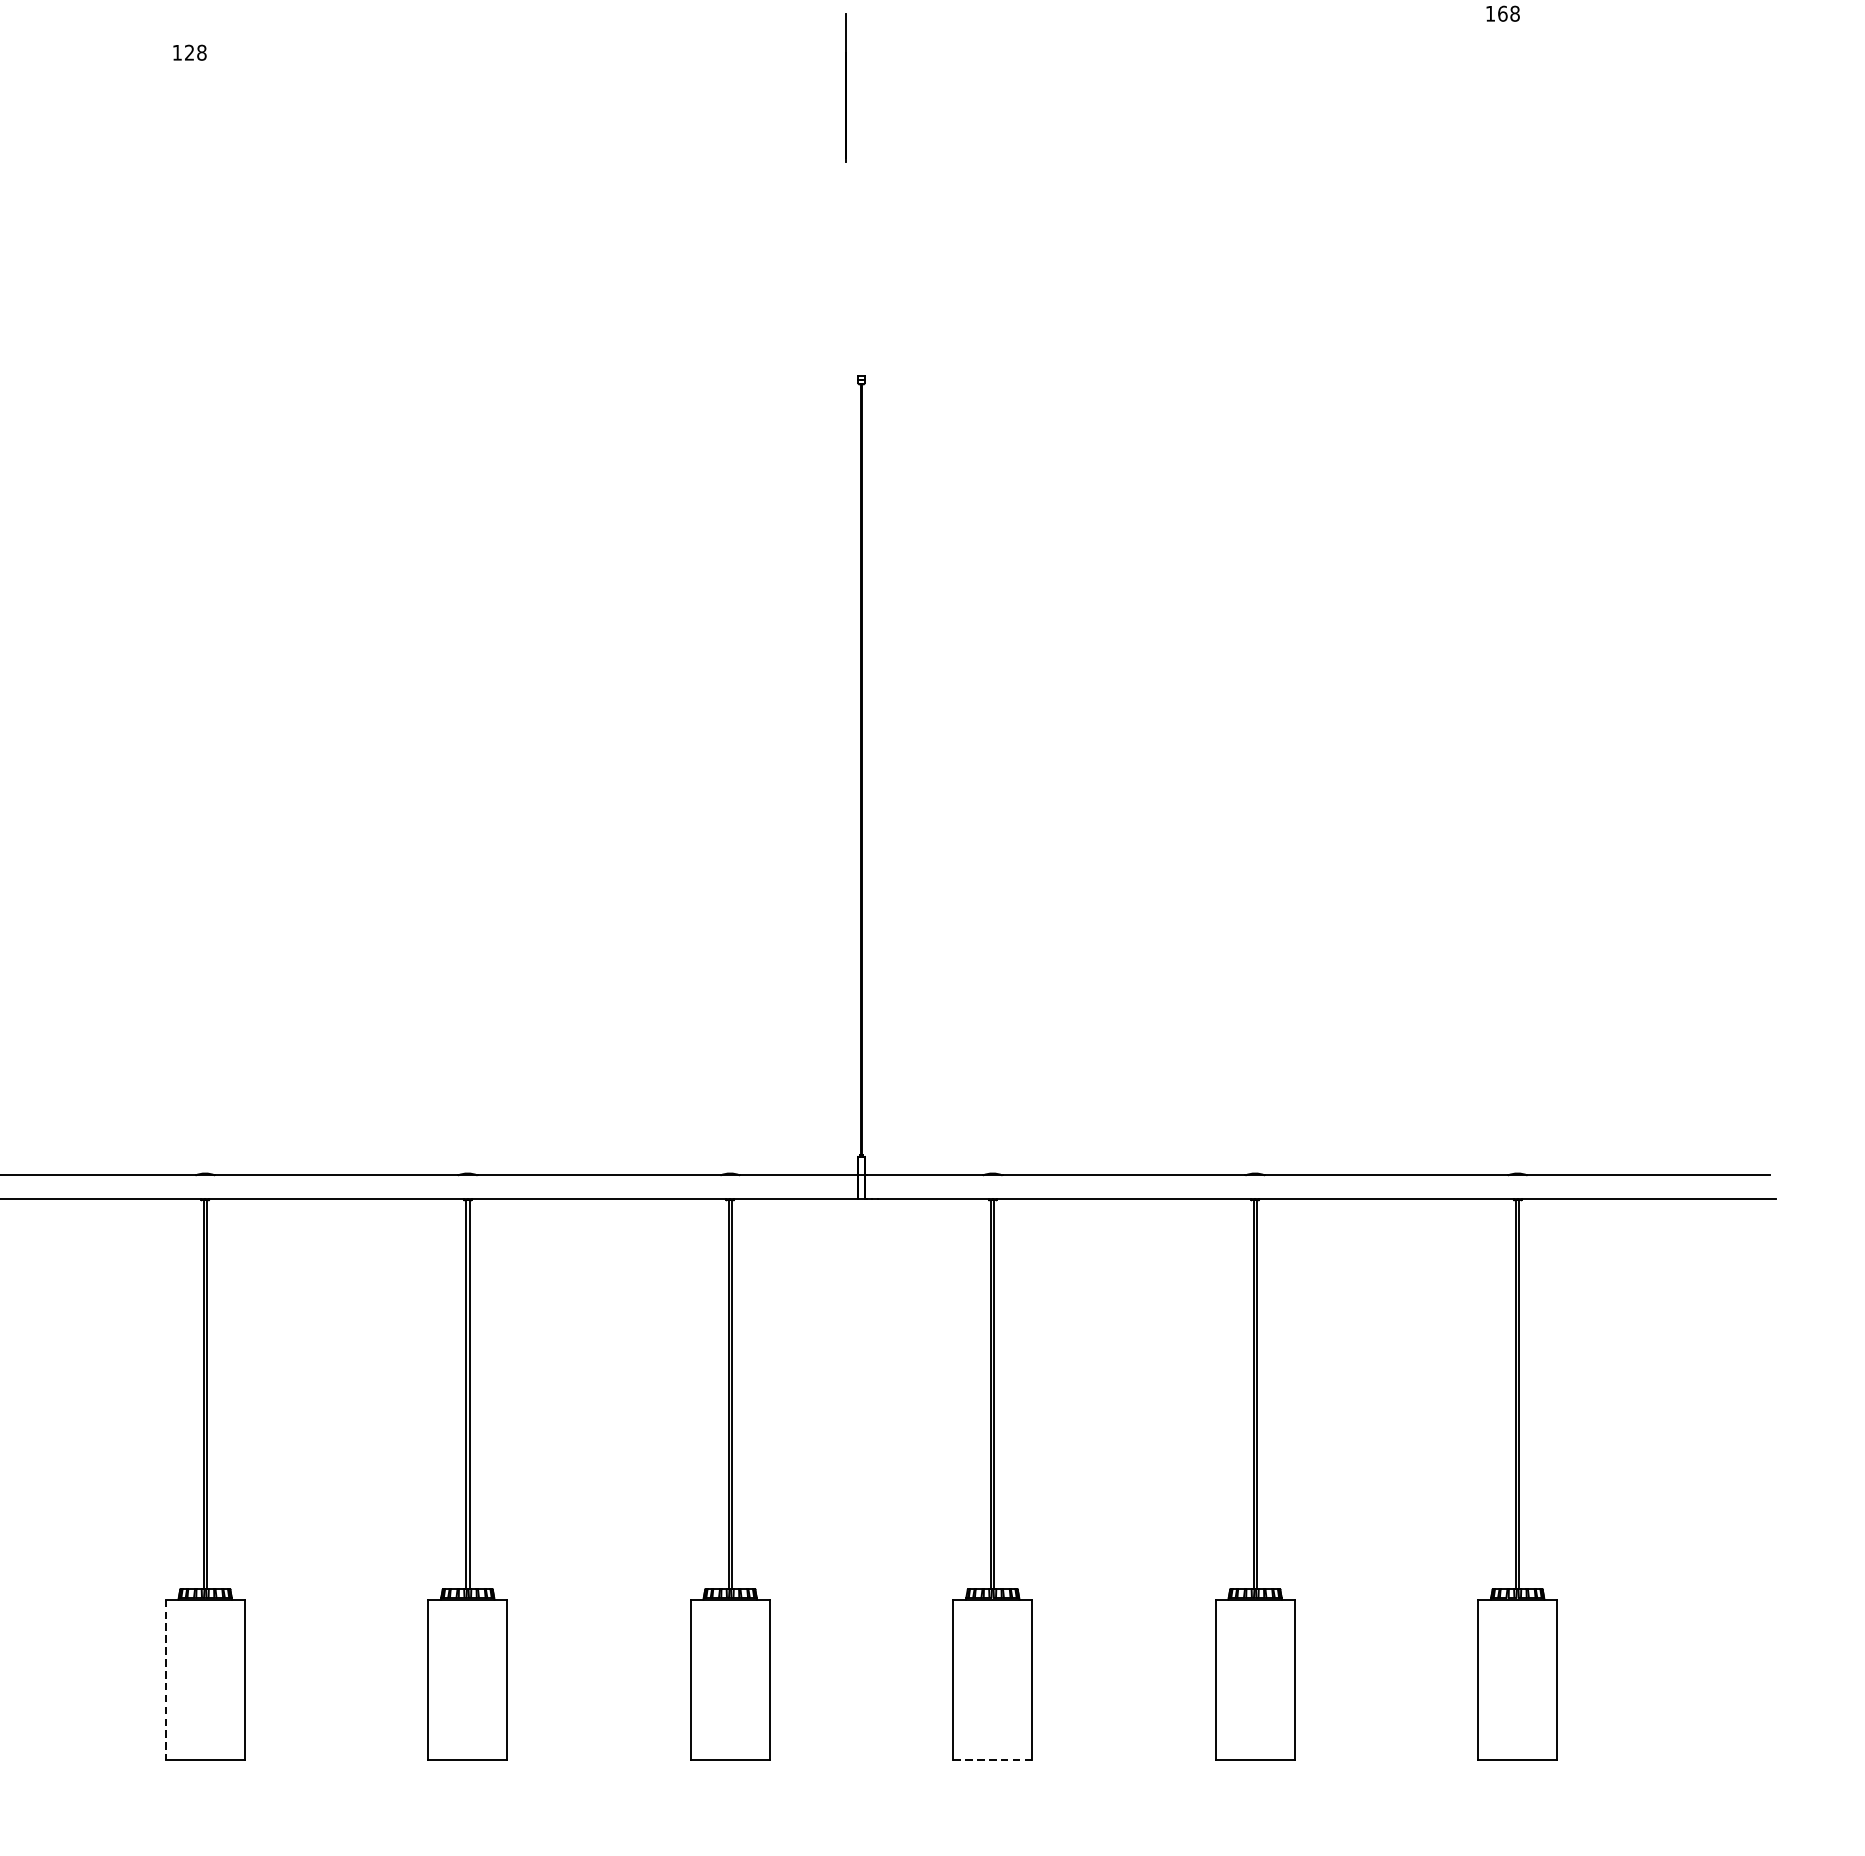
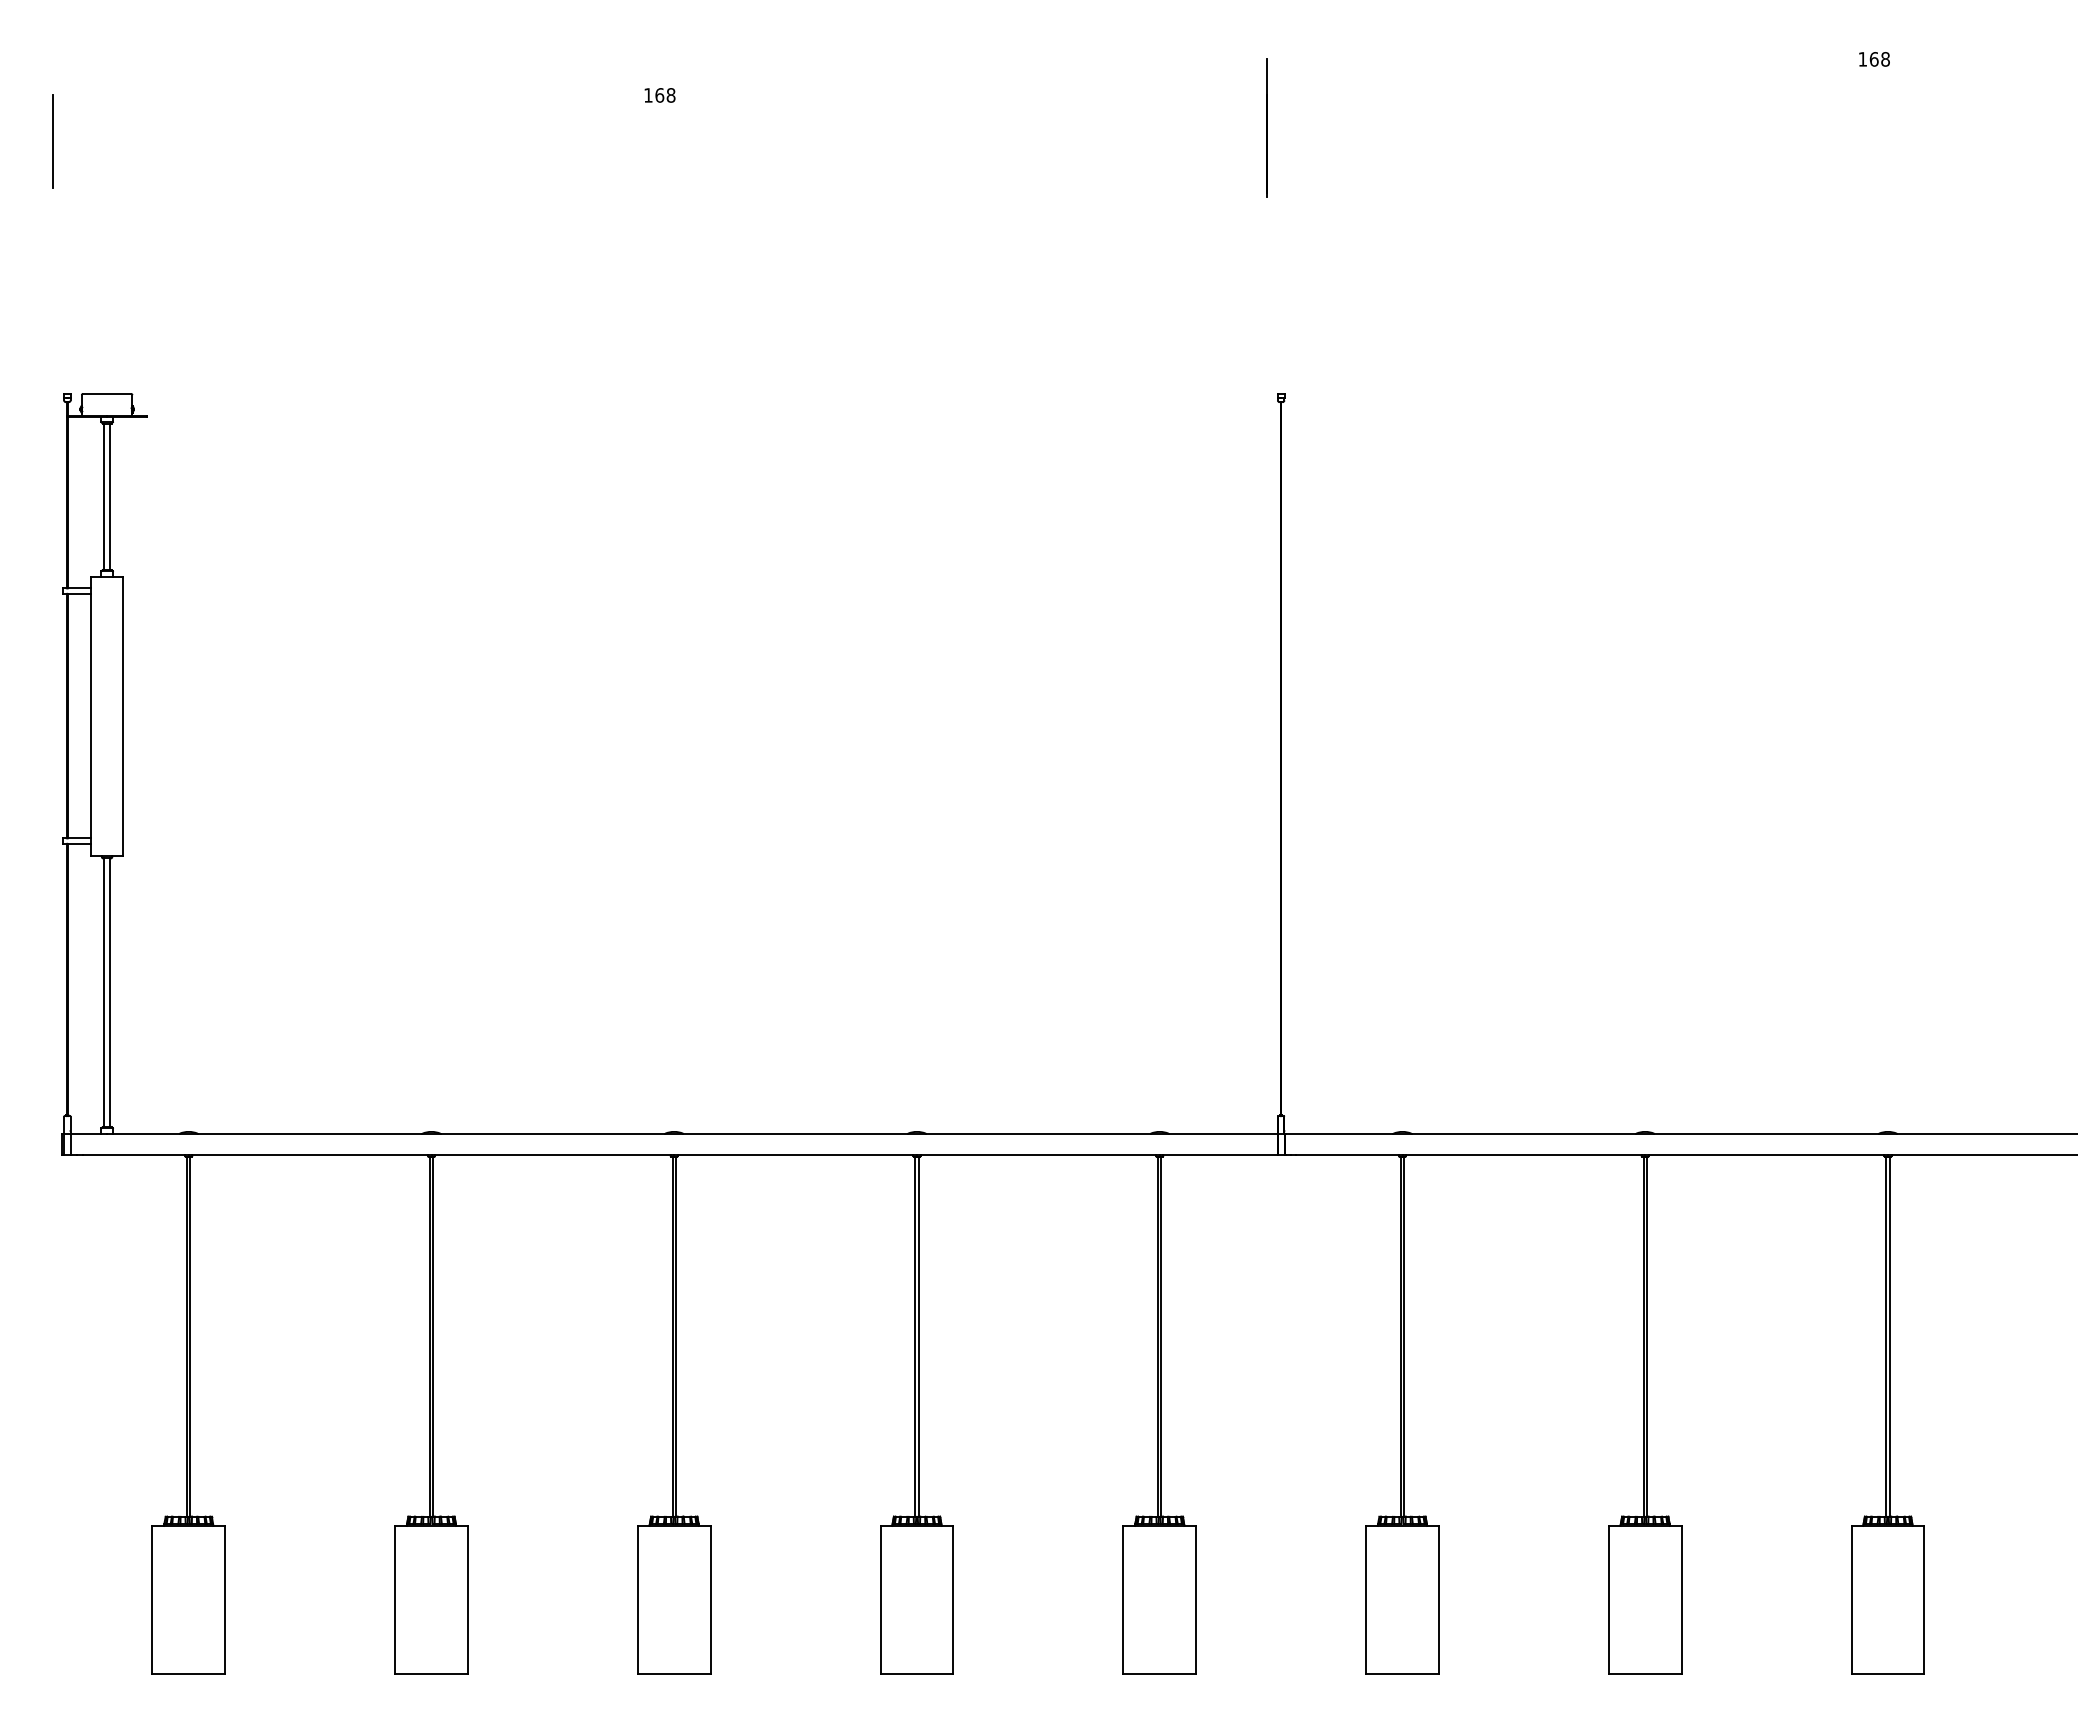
text: (189, 52) -> (659, 95), 128 -> 168
line: (165, 1680) -> (637, 1600), dashed -> solid
line: (992, 1760) -> (1402, 1674), dashed -> solid

